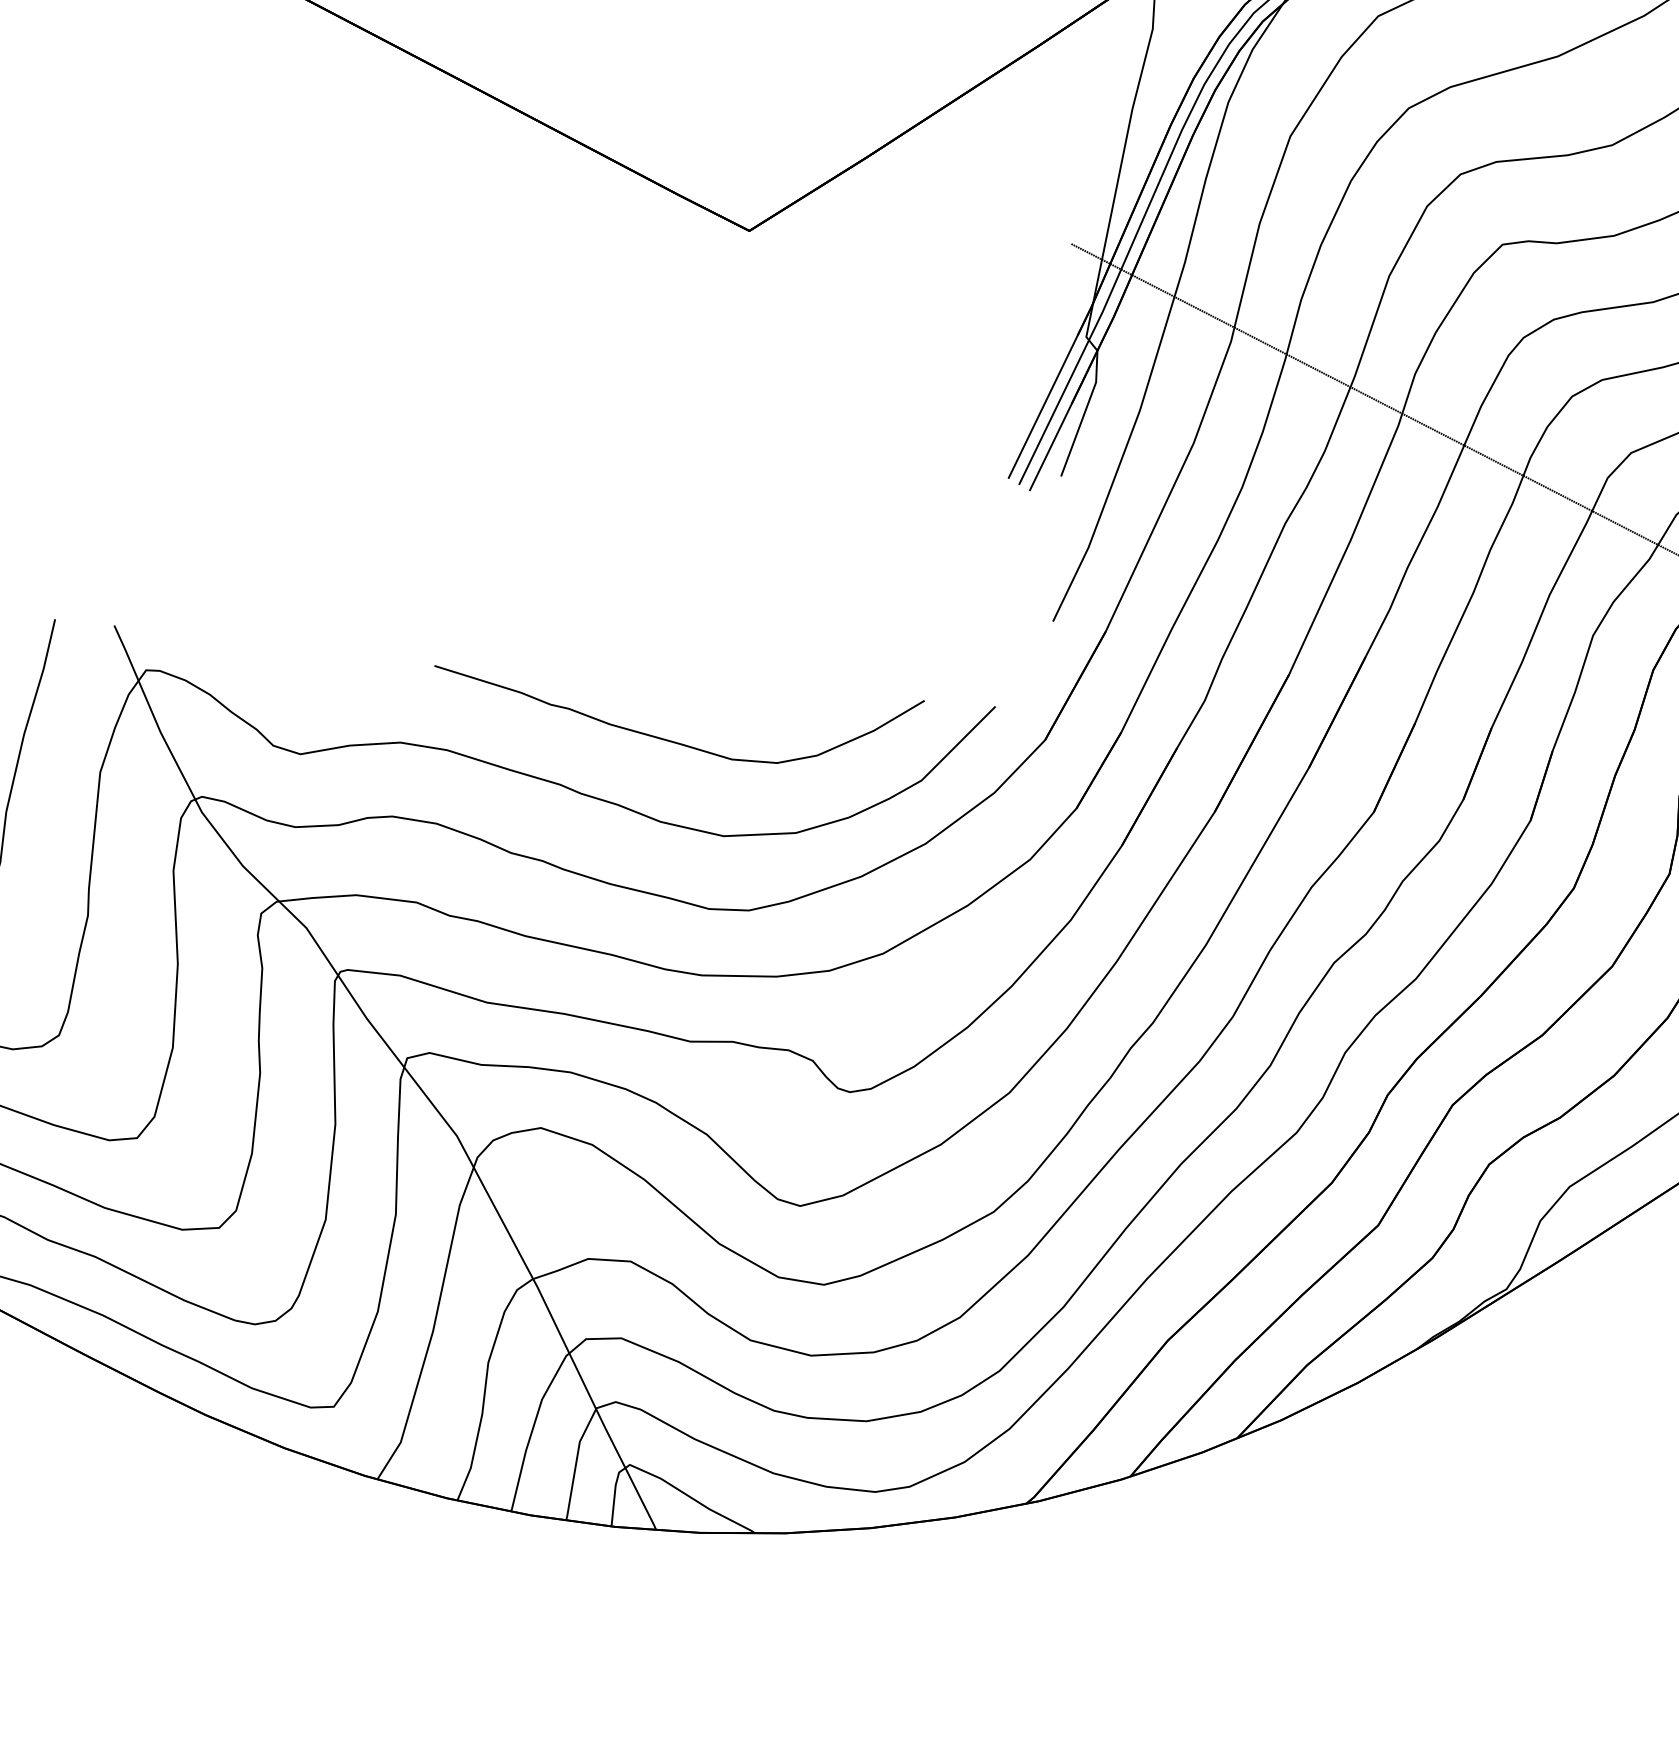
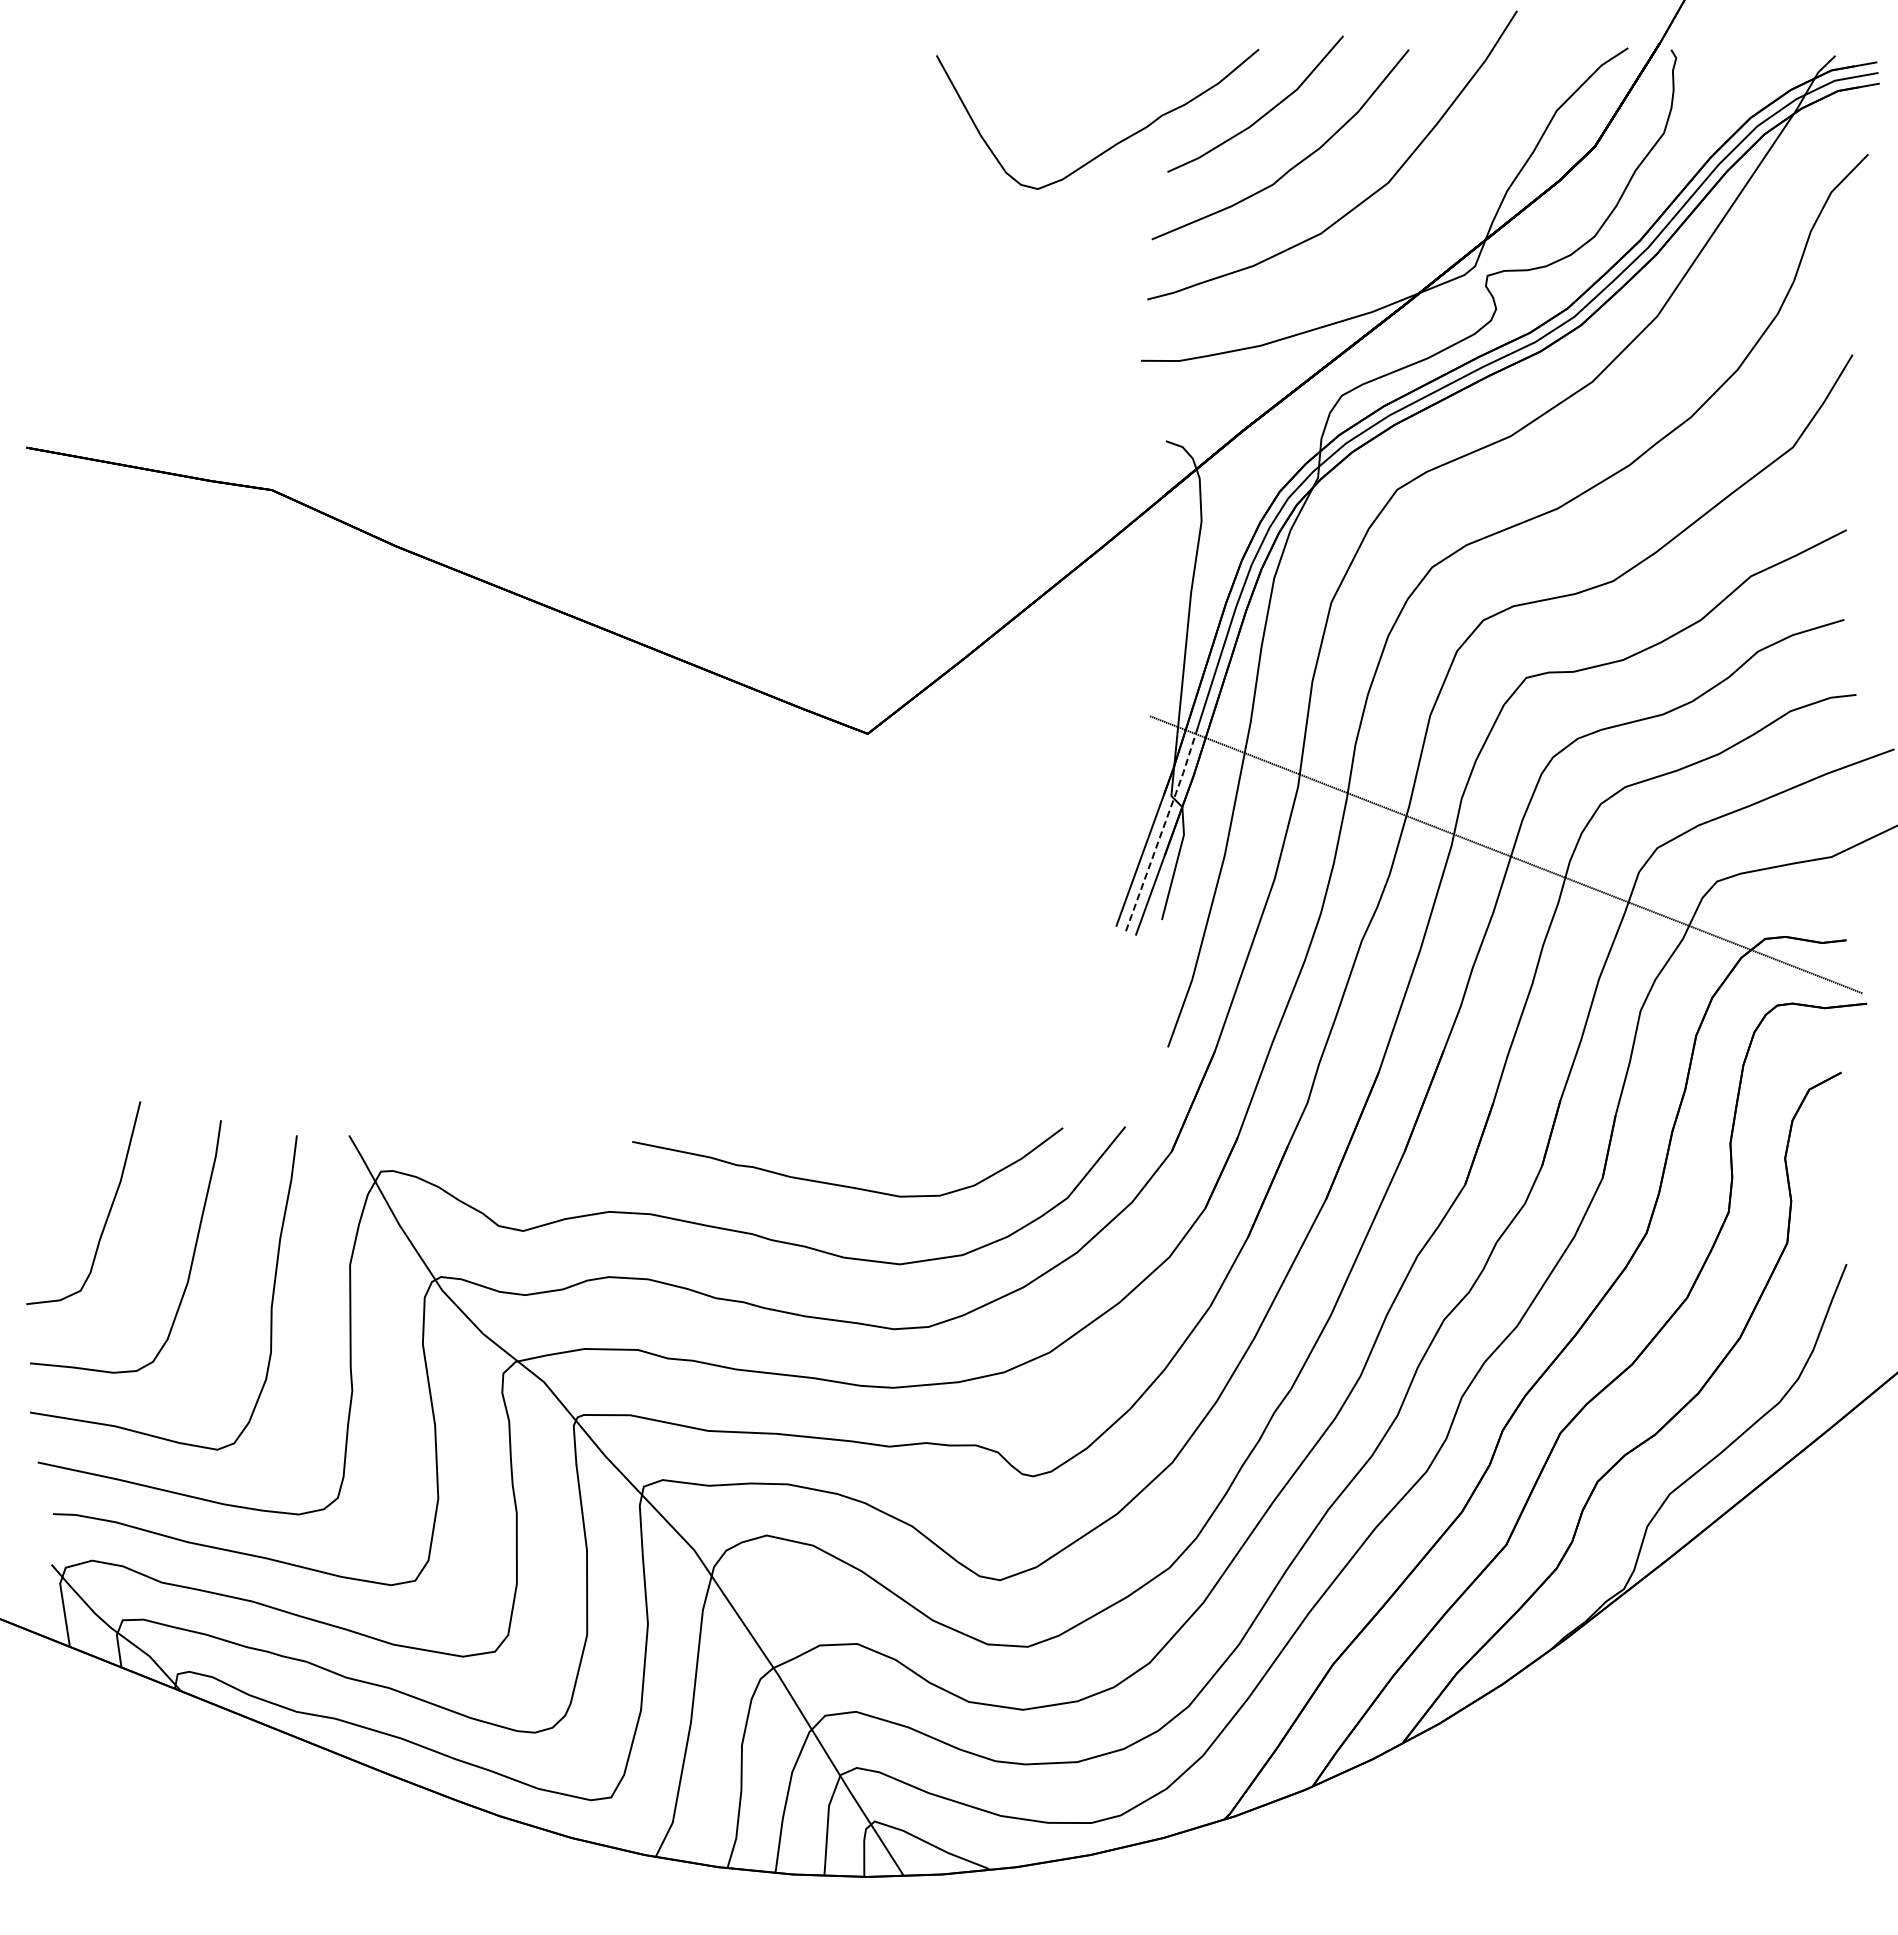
line: (1072, 376) -> (1162, 831), solid -> dashed

